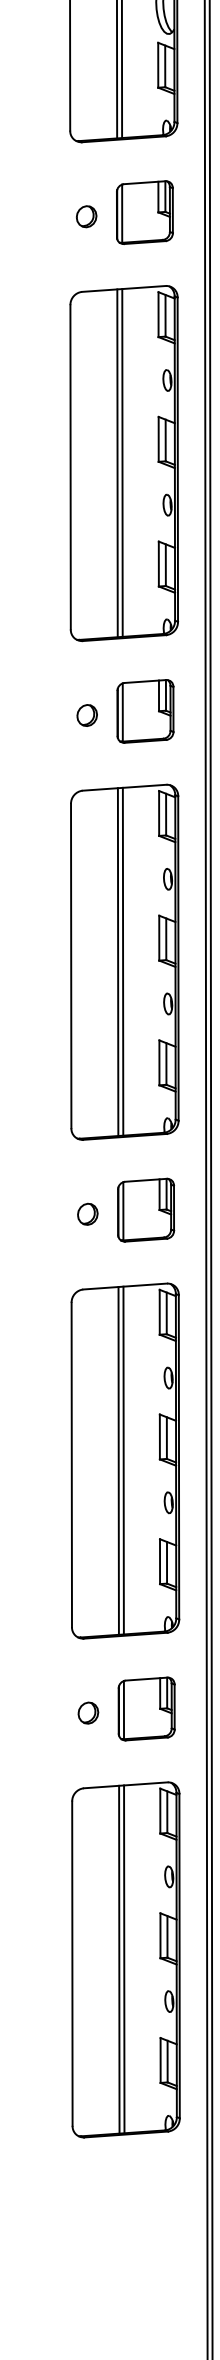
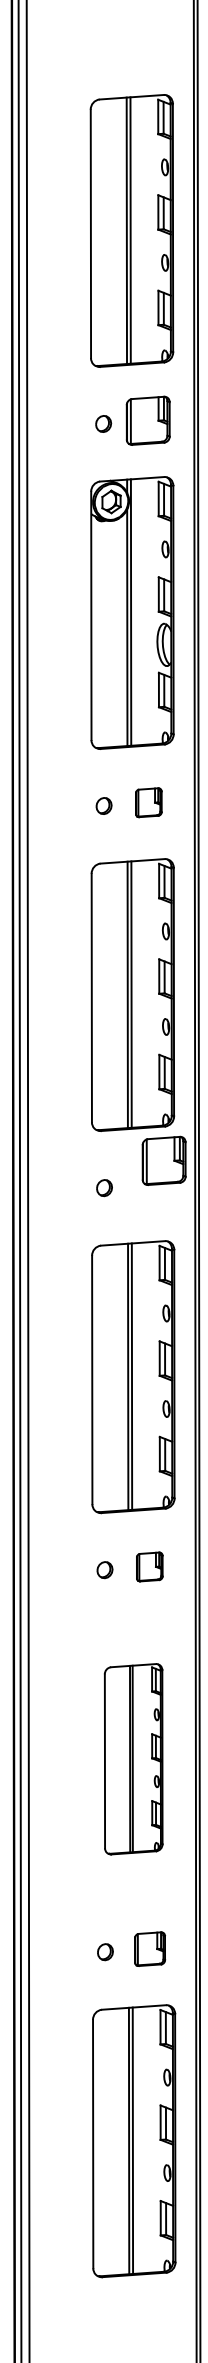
part: (144, 212) -> (148, 802), size x0.6
part: (144, 710) -> (163, 1160), moved
part: (145, 1209) -> (149, 1566), size x0.6
part: (125, 1461) -> (133, 1759), size x0.7
part: (145, 1709) -> (149, 1949), size x0.7

